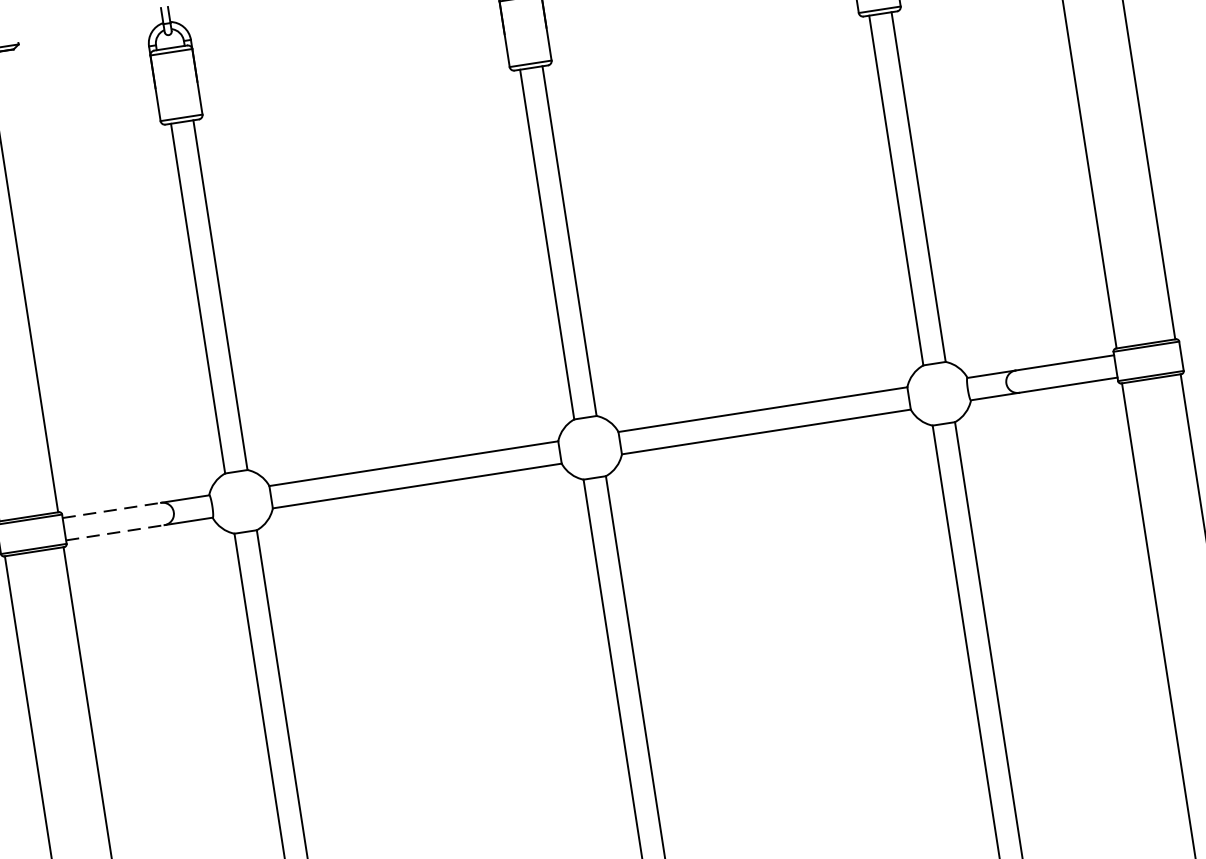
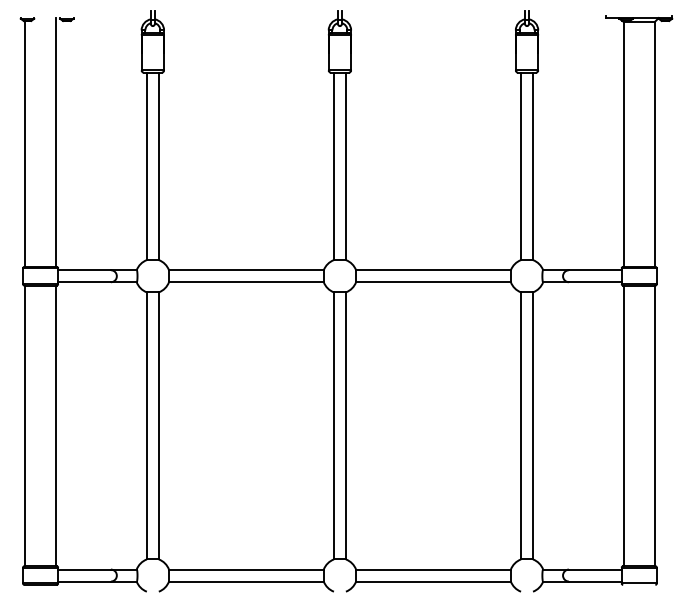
line: (113, 510) -> (85, 270), dashed -> solid
line: (117, 533) -> (85, 282), dashed -> solid

